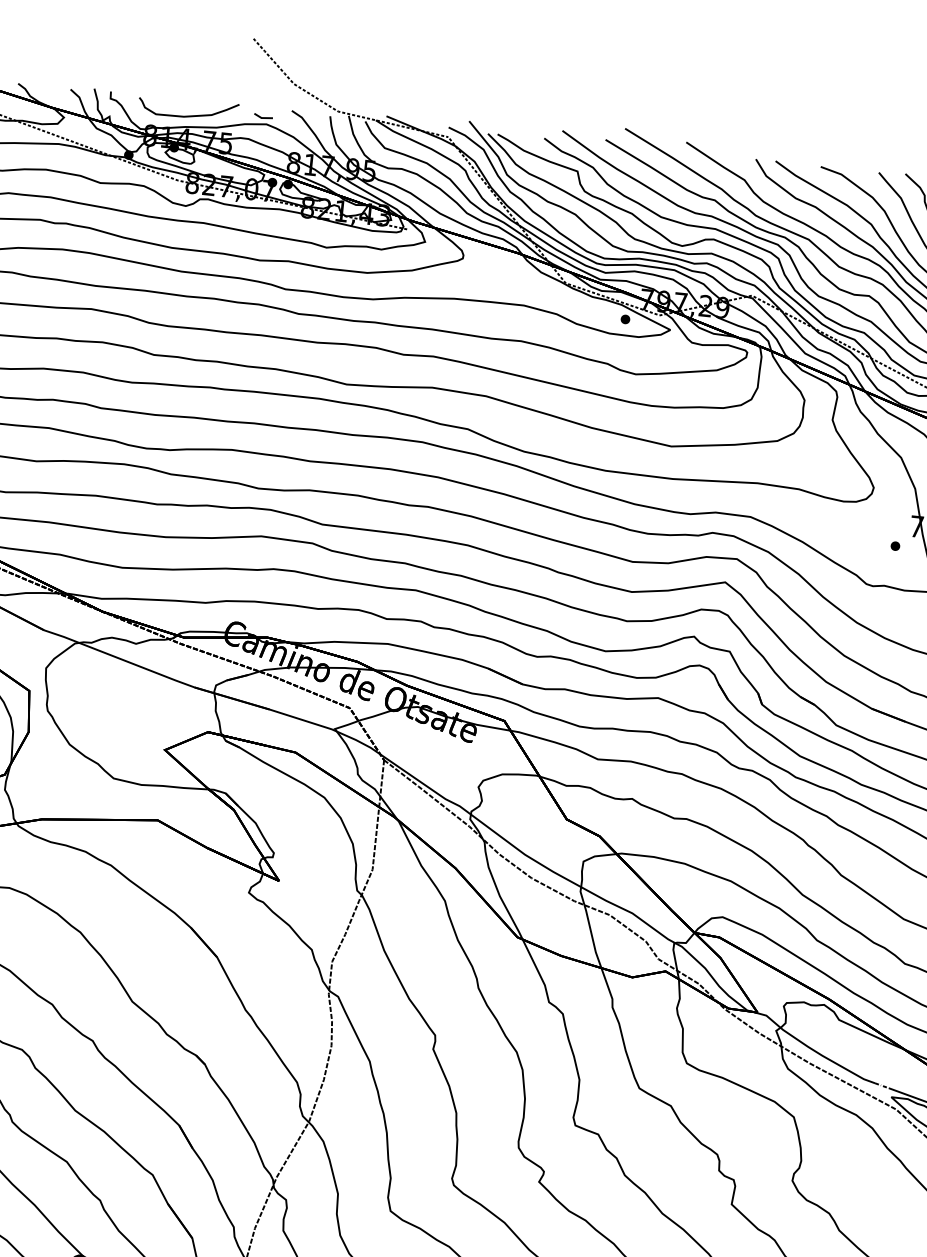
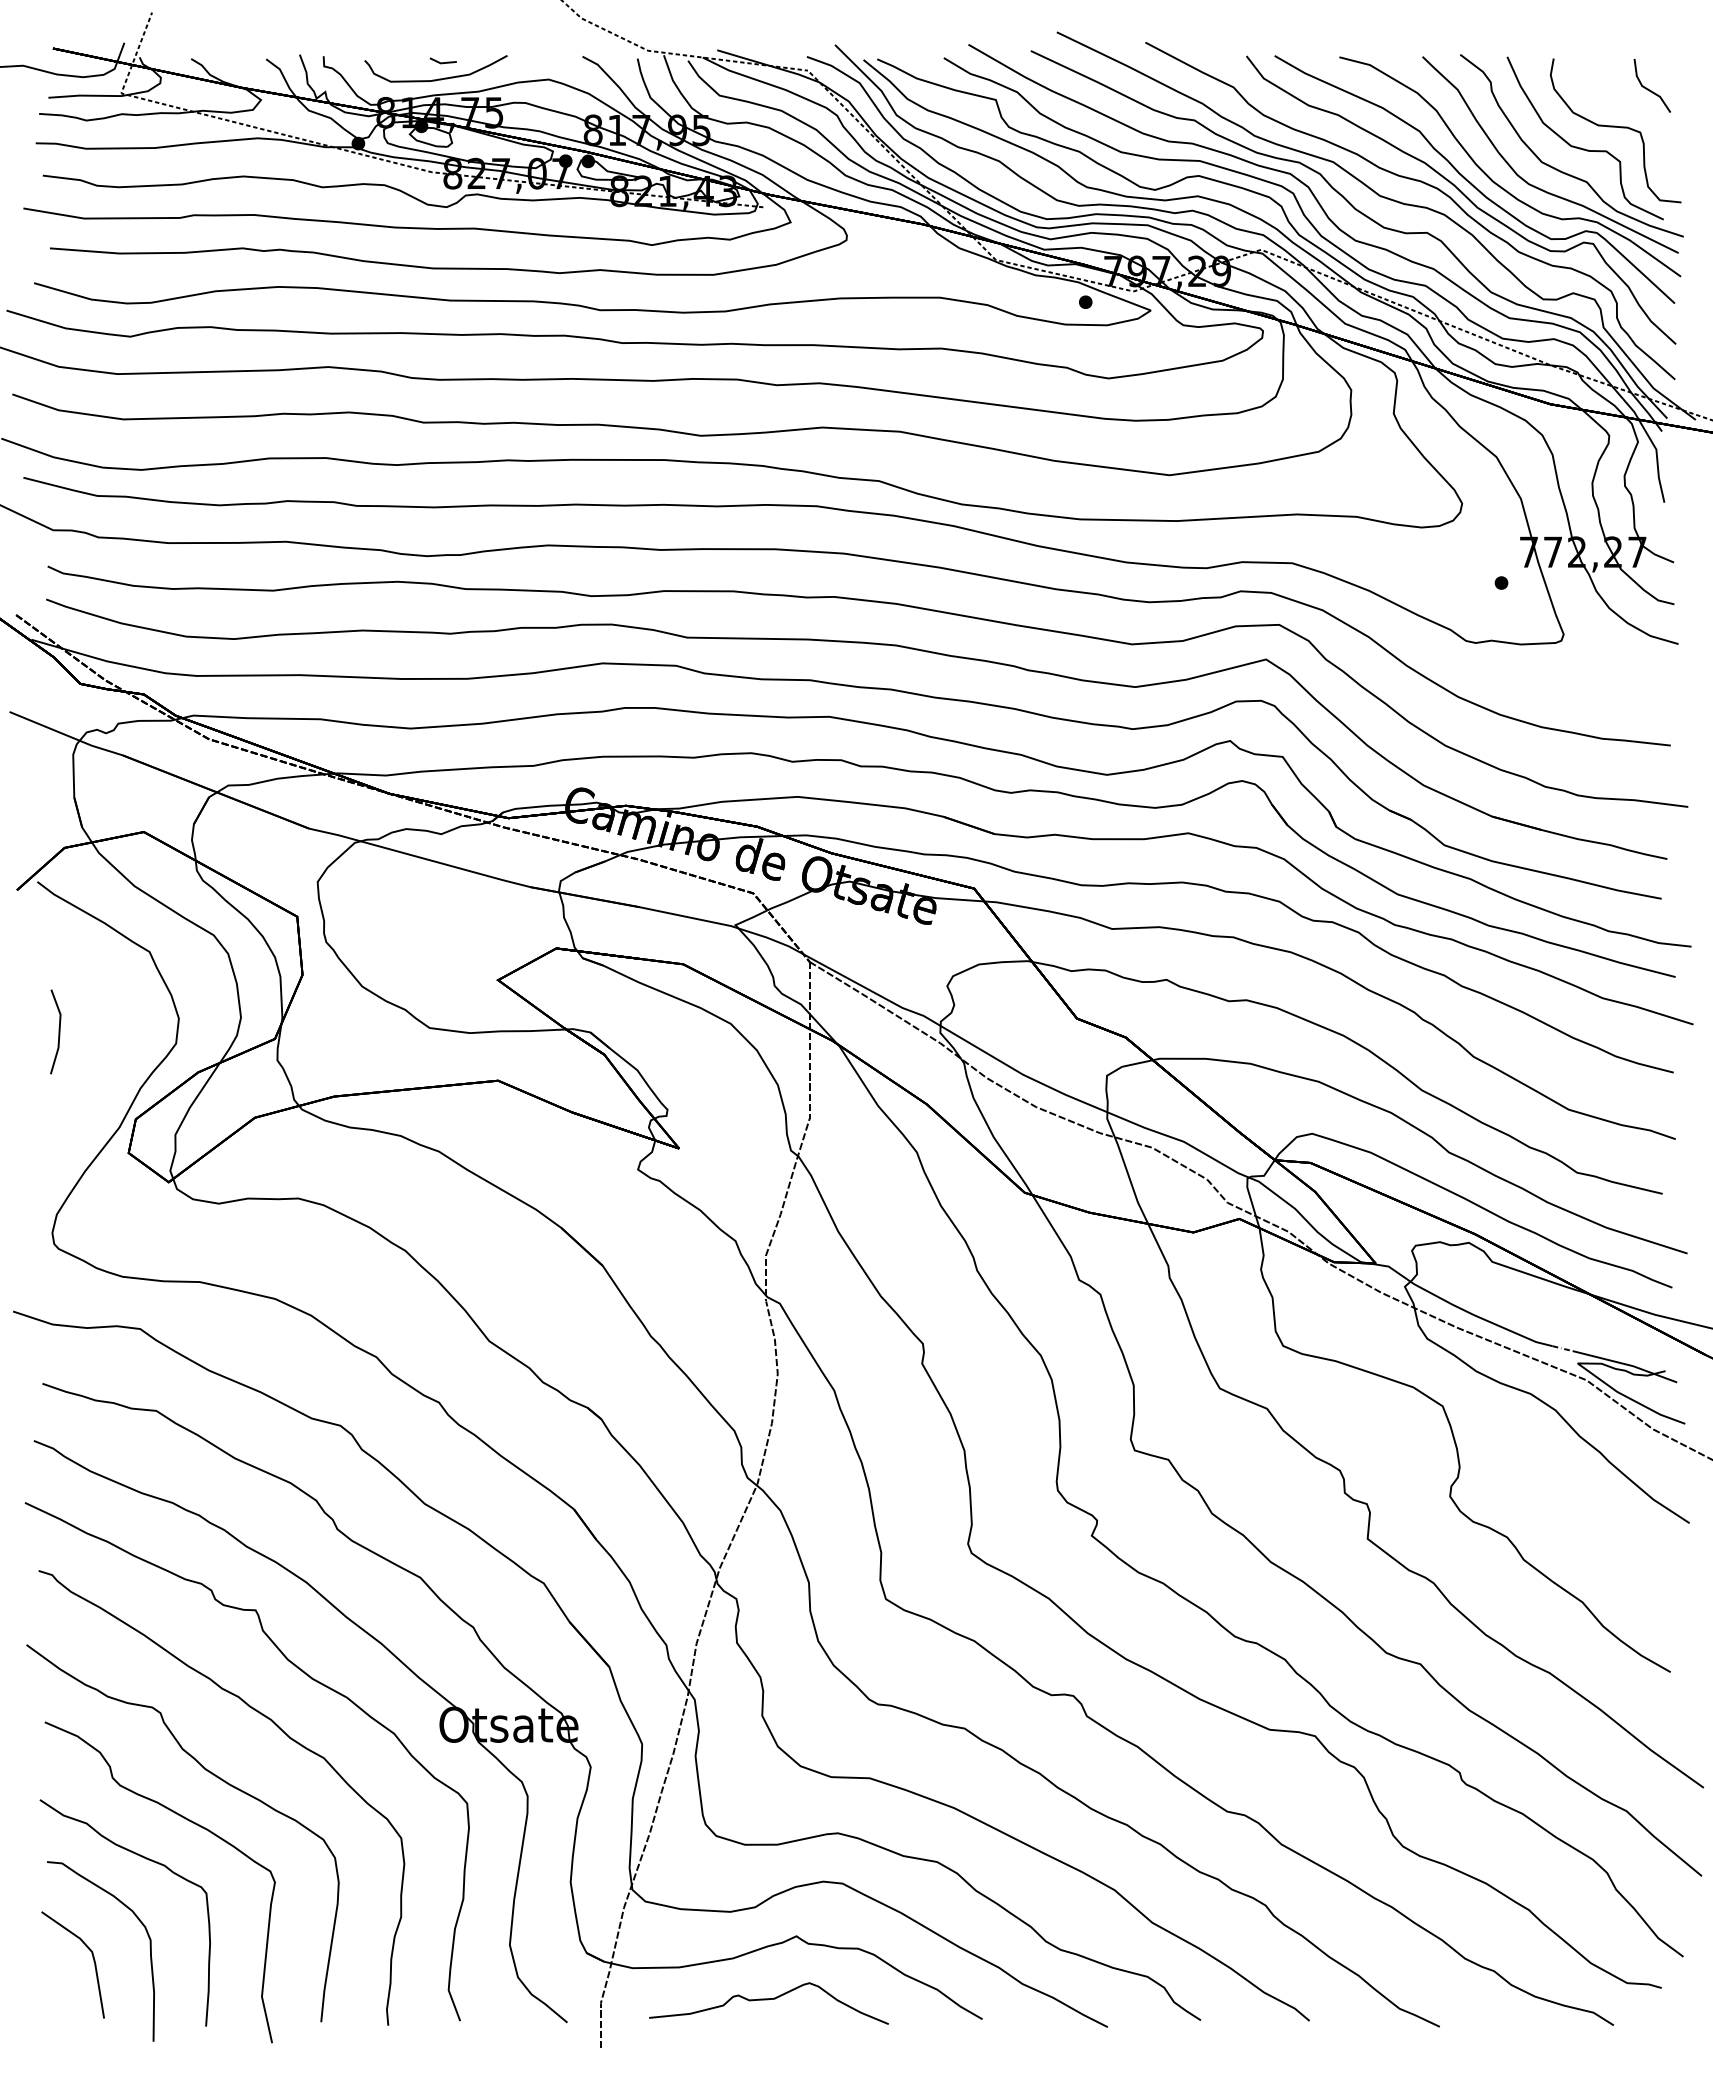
line: (262, 117) -> (442, 62), moved

